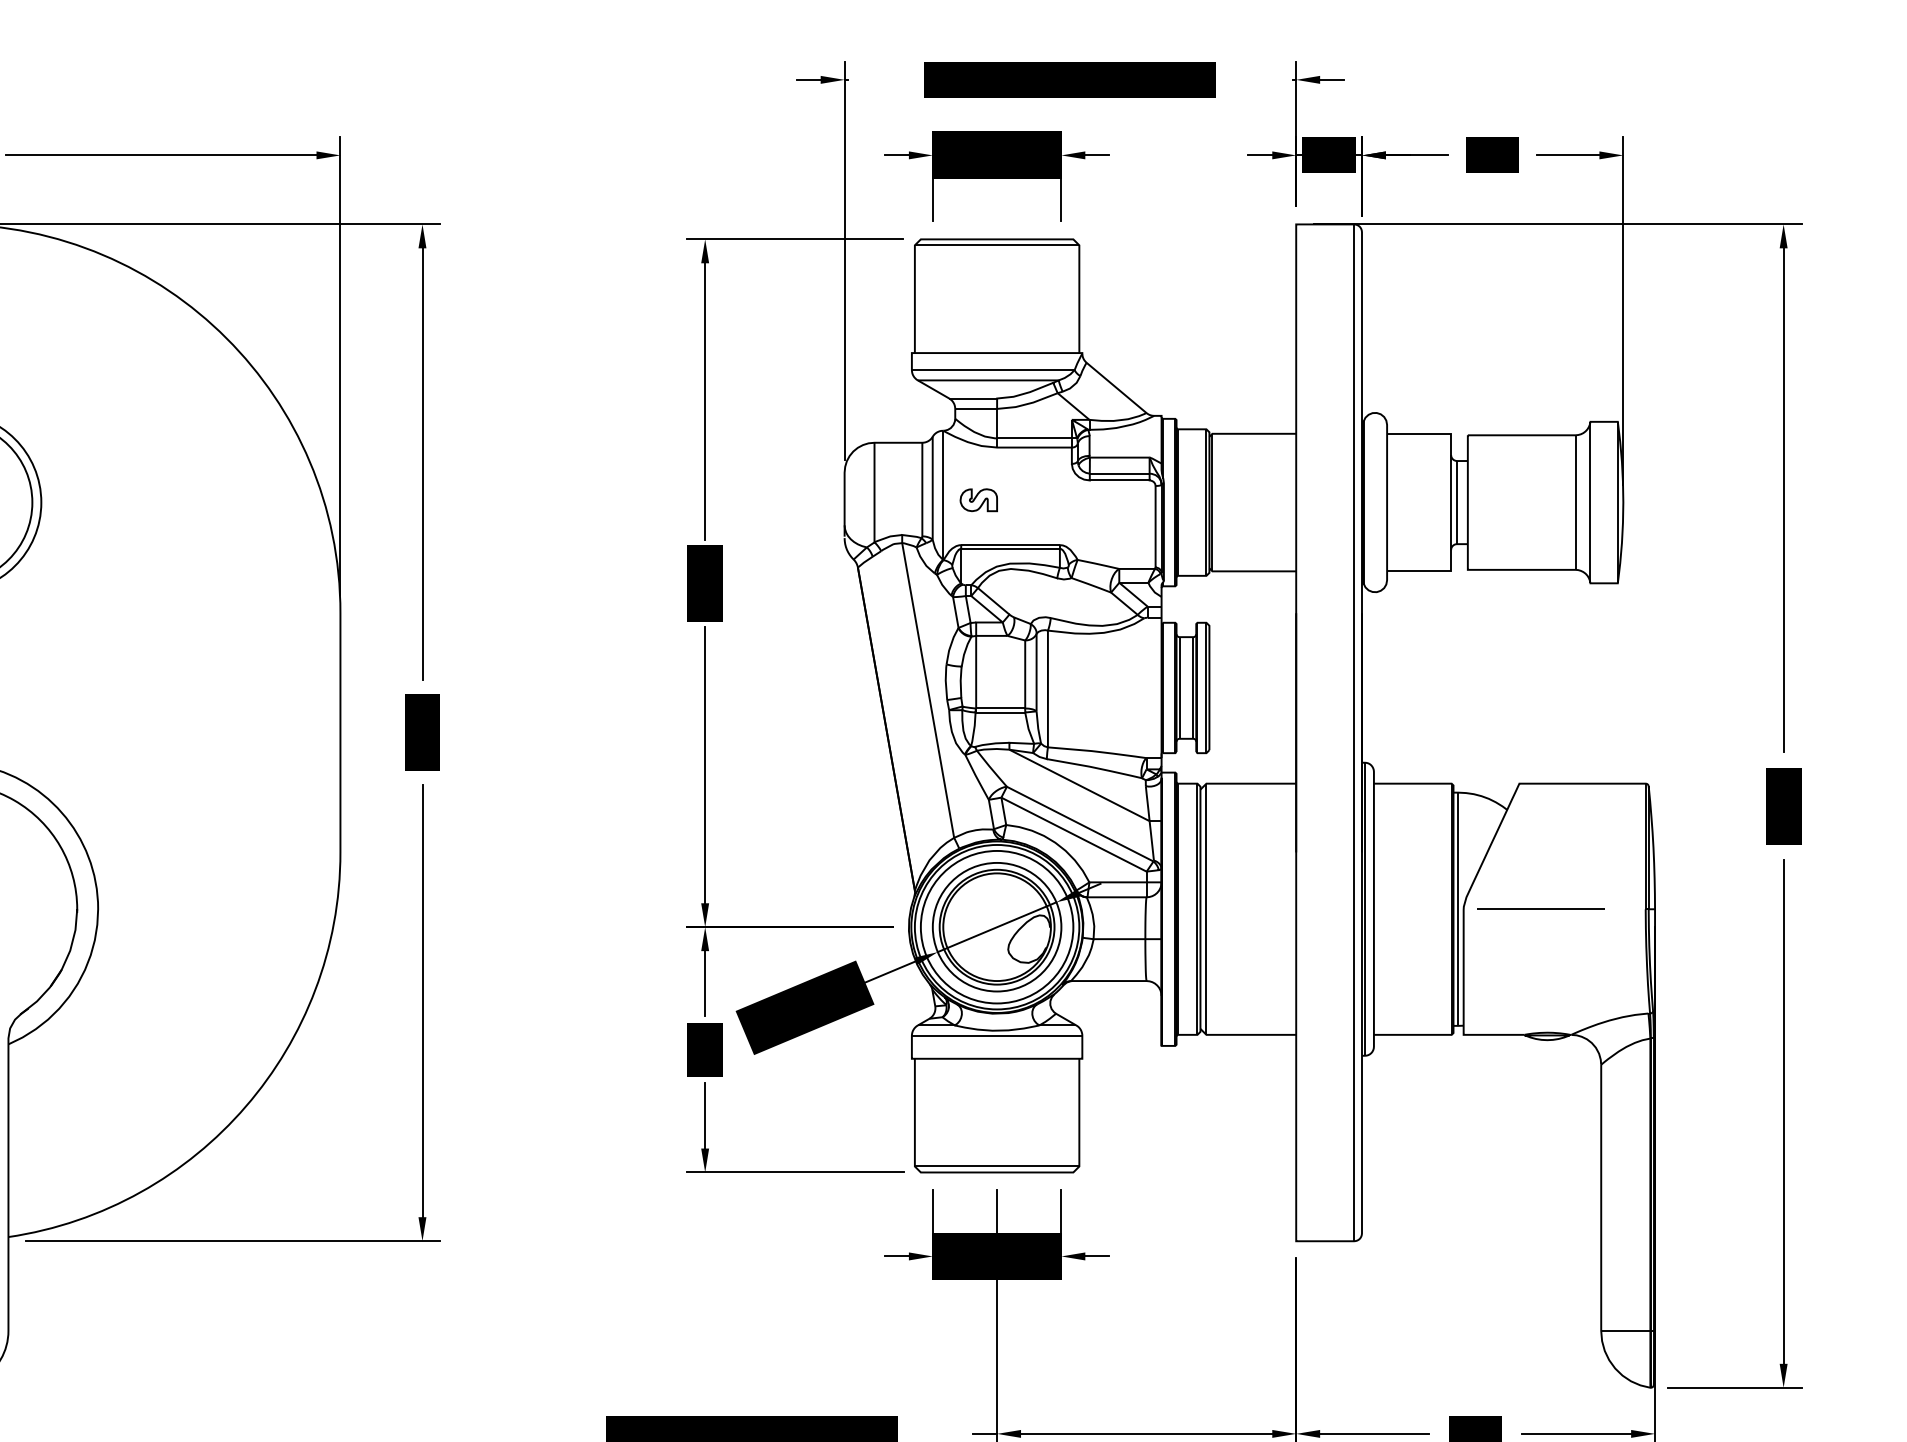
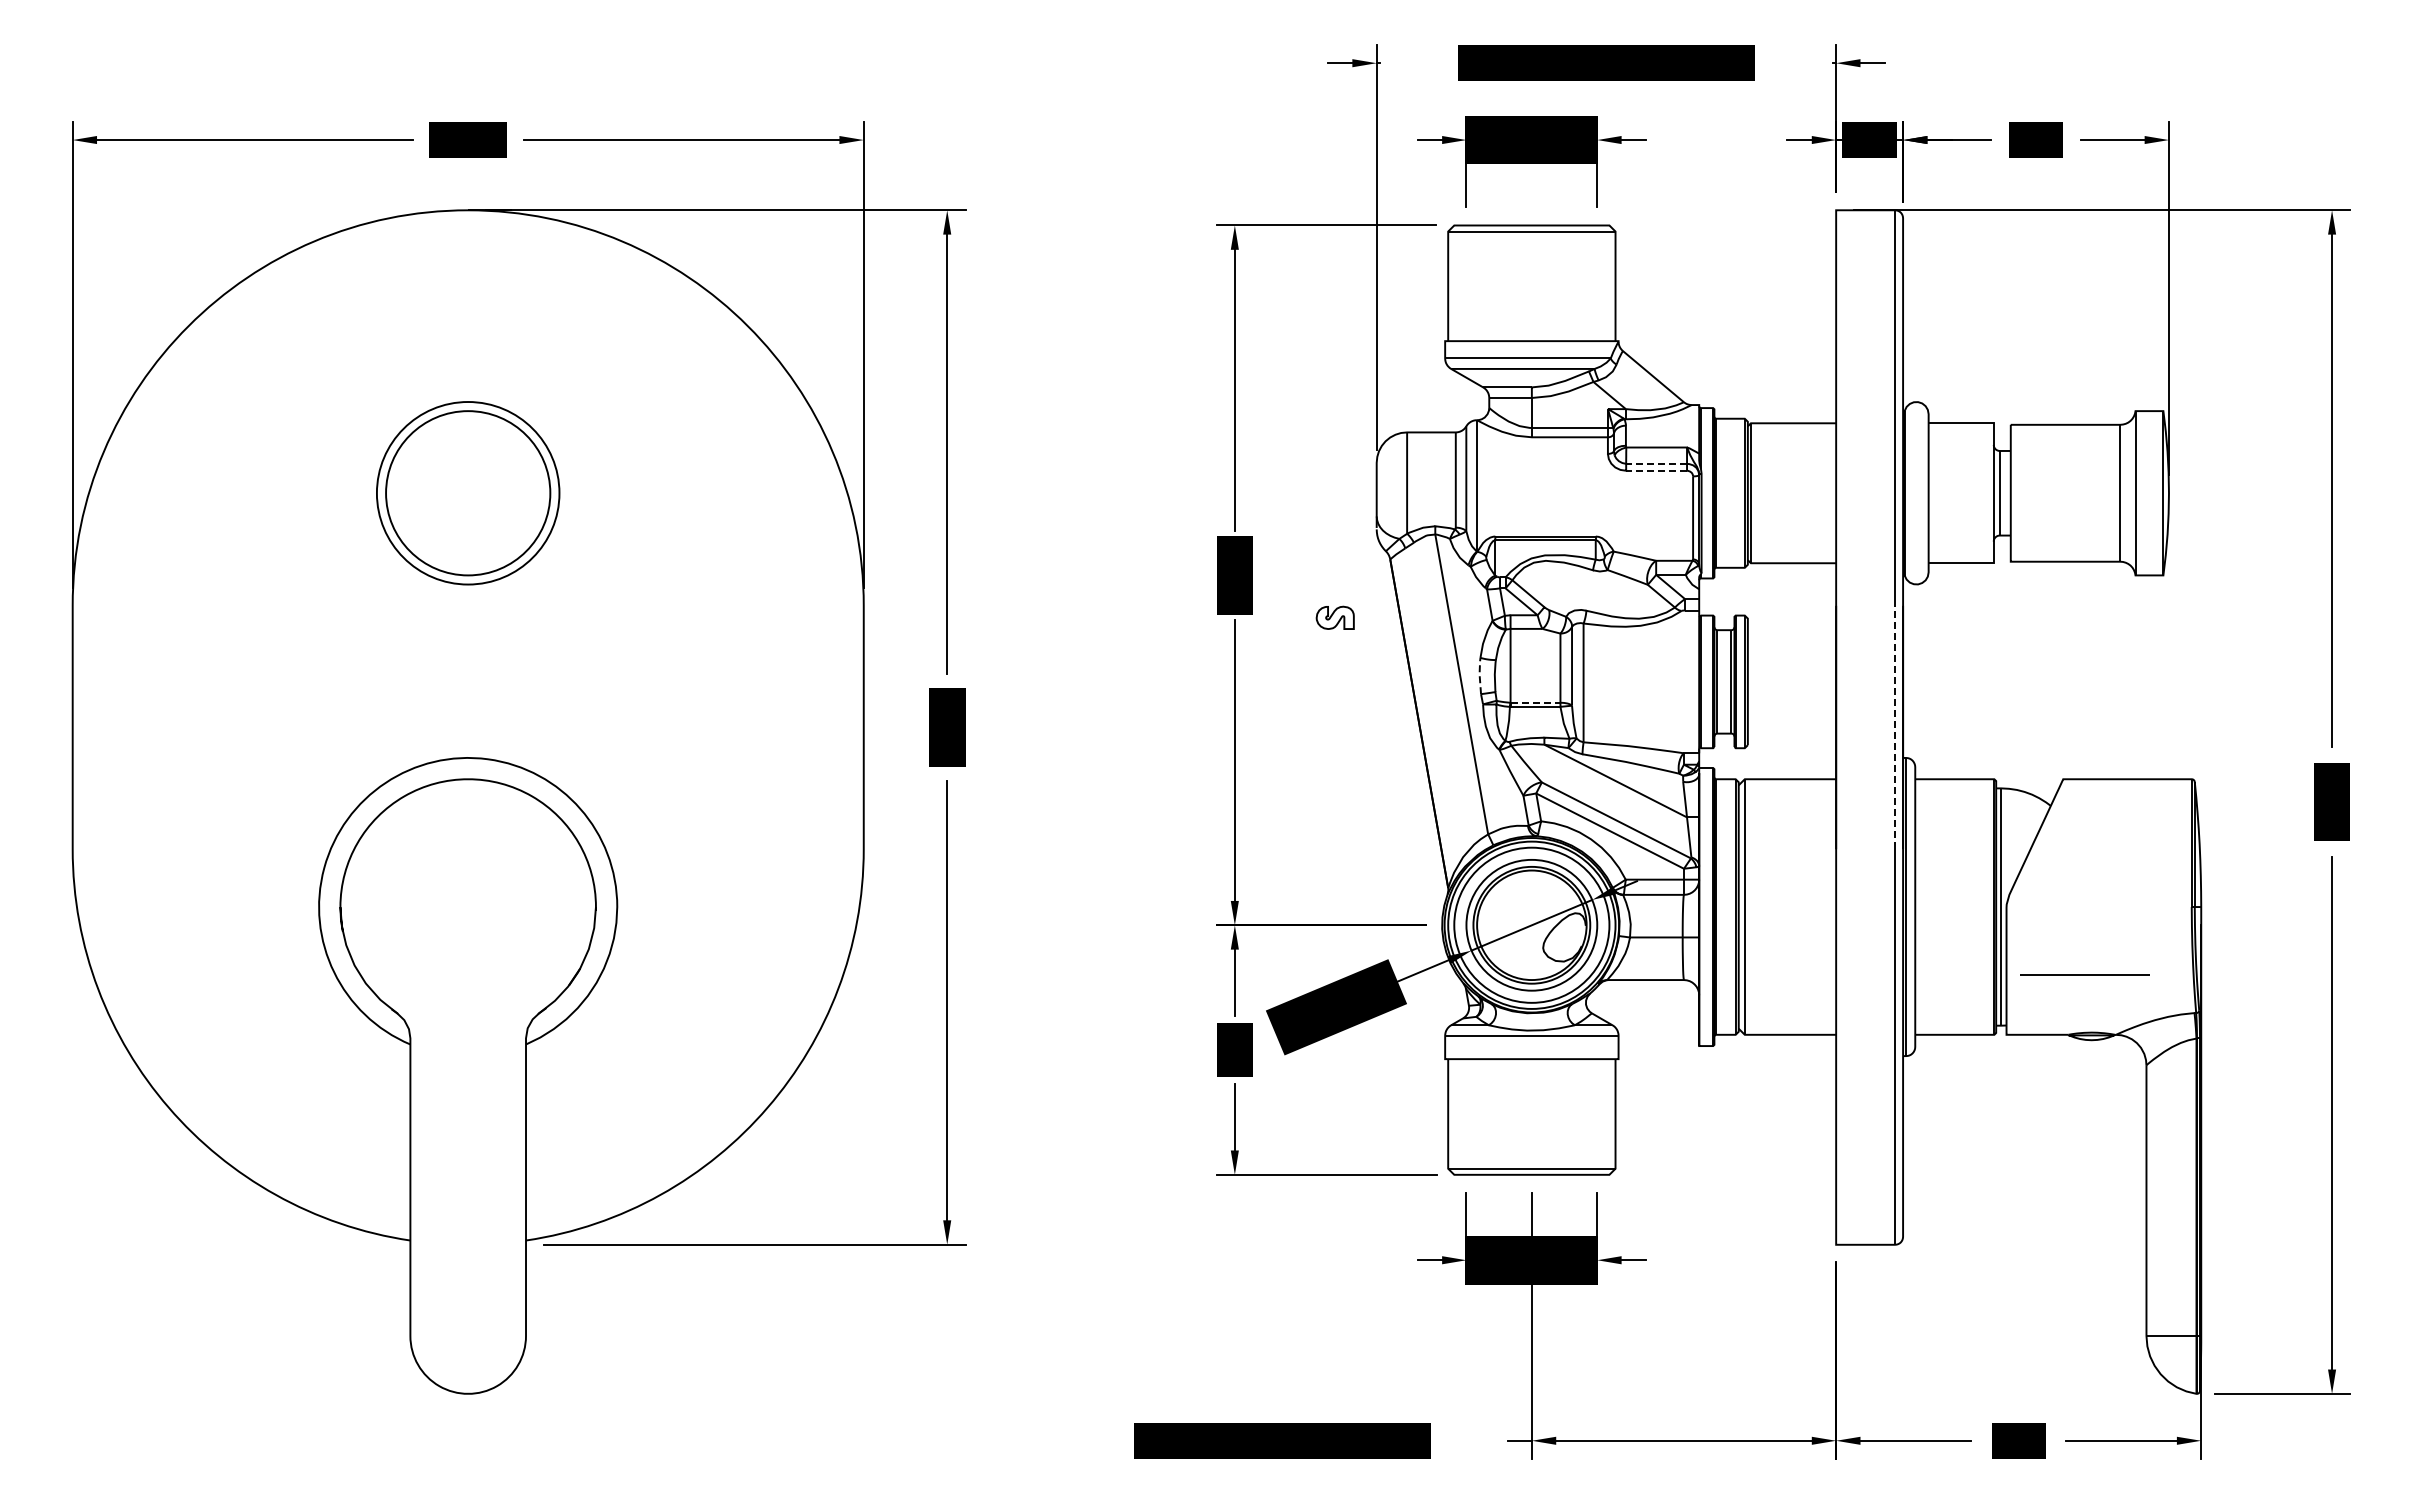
line: (1119, 473) -> (1656, 463), solid -> dashed
line: (1119, 480) -> (1656, 470), solid -> dashed
part: (978, 499) -> (1334, 617), moved
line: (945, 680) -> (1479, 674), solid -> dashed
line: (1000, 708) -> (1535, 702), solid -> dashed
line: (1354, 732) -> (1895, 727), solid -> dashed
line: (1540, 908) -> (2084, 974), moved

